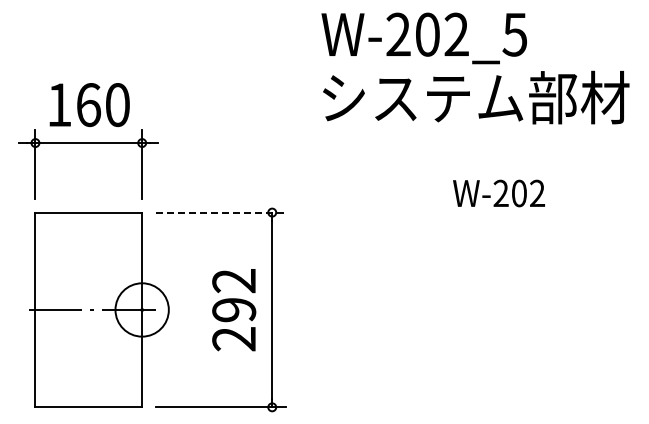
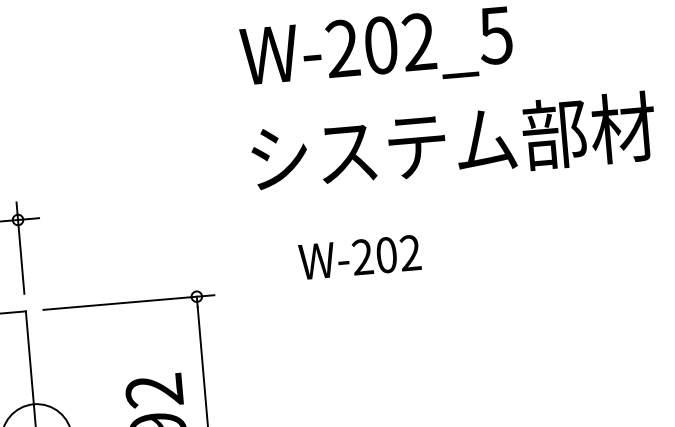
text: (476, 97) -> (453, 142), moved
text: (498, 193) -> (359, 257), moved
line: (221, 212) -> (130, 302), dashed -> solid

